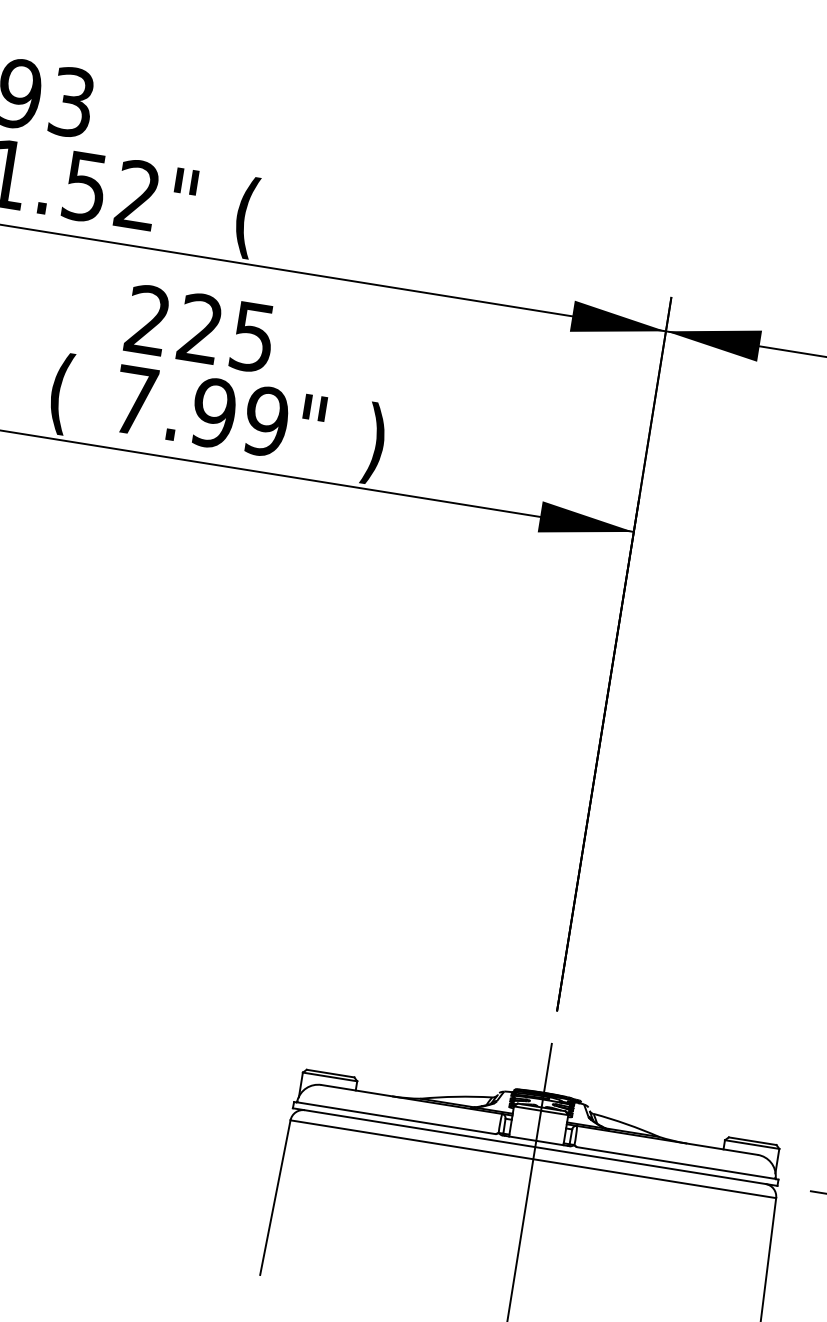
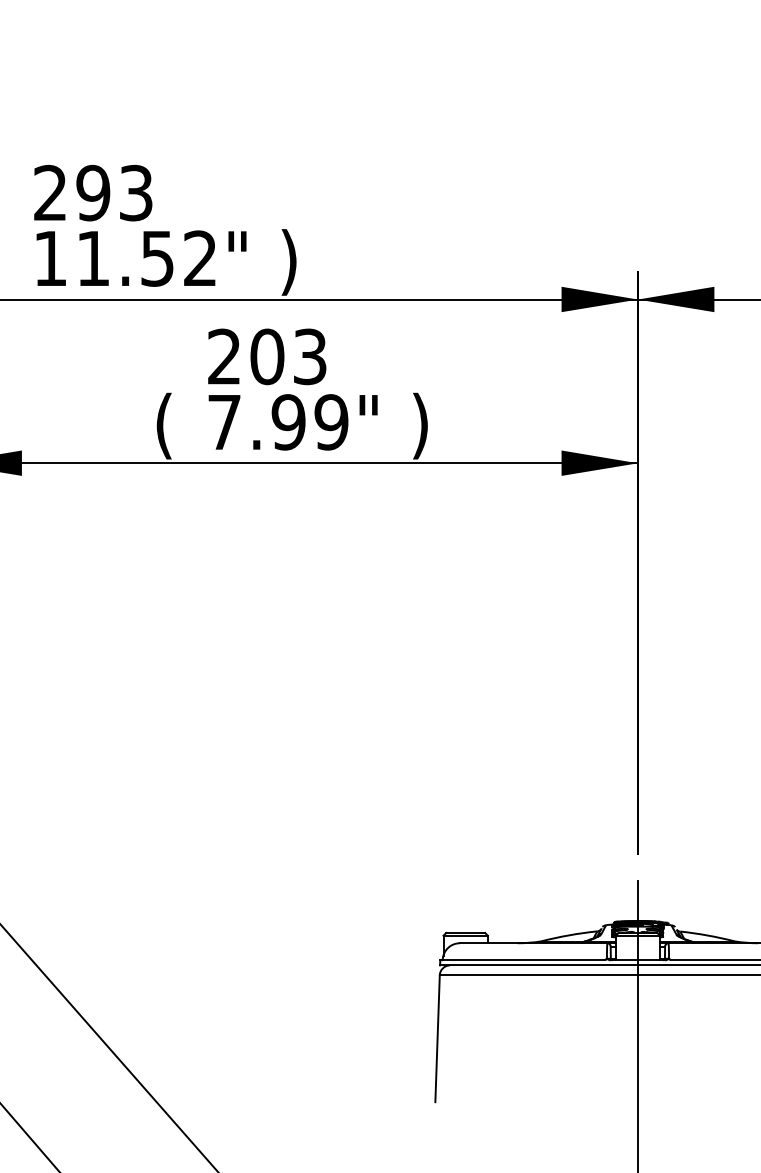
text: (245, 217) -> (288, 262), ( -> )
text: (226, 332) -> (288, 356), 225 -> 203

